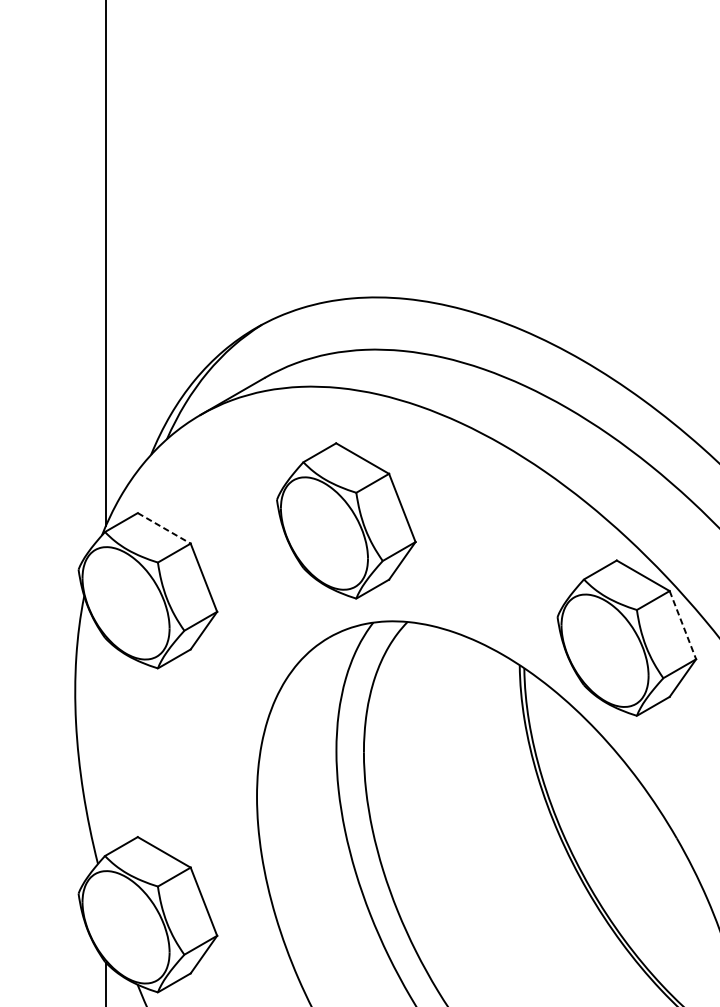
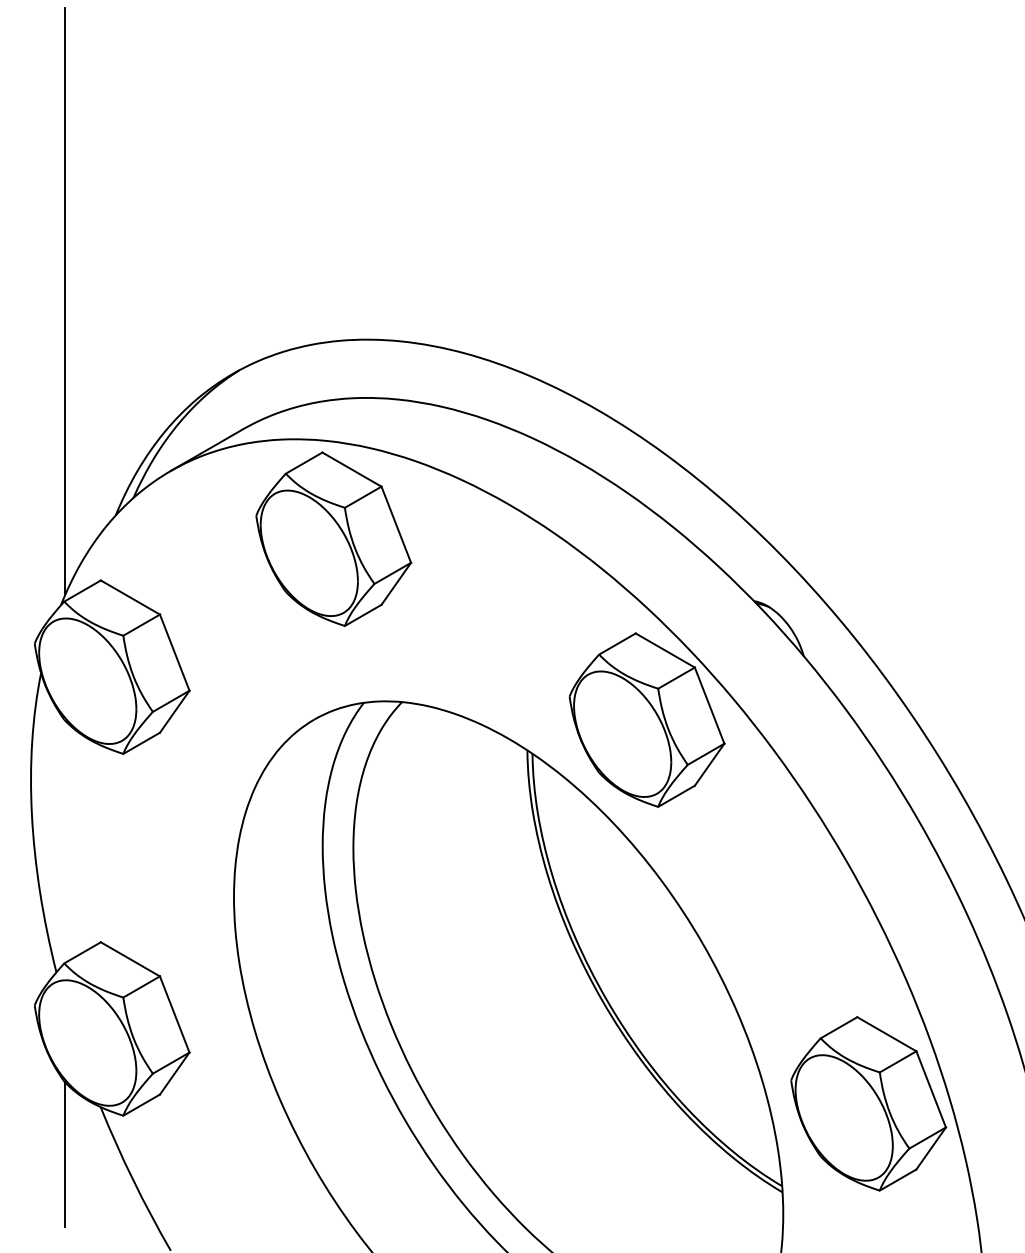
part: (346, 520) -> (333, 538), moved
line: (164, 528) -> (130, 597), dashed -> solid
line: (682, 625) -> (709, 705), dashed -> solid

